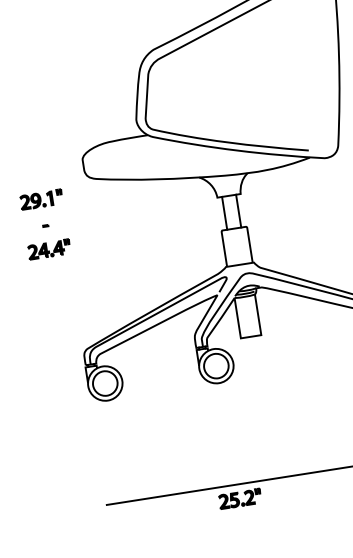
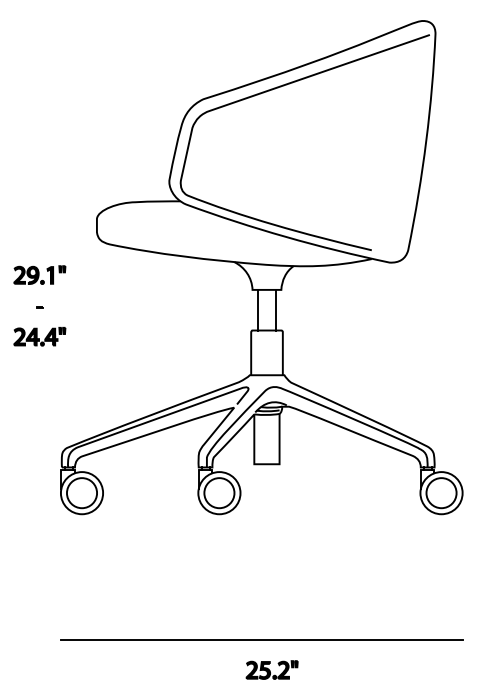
part: (45, 224) -> (39, 305), moved
part: (239, 498) -> (271, 669), moved

